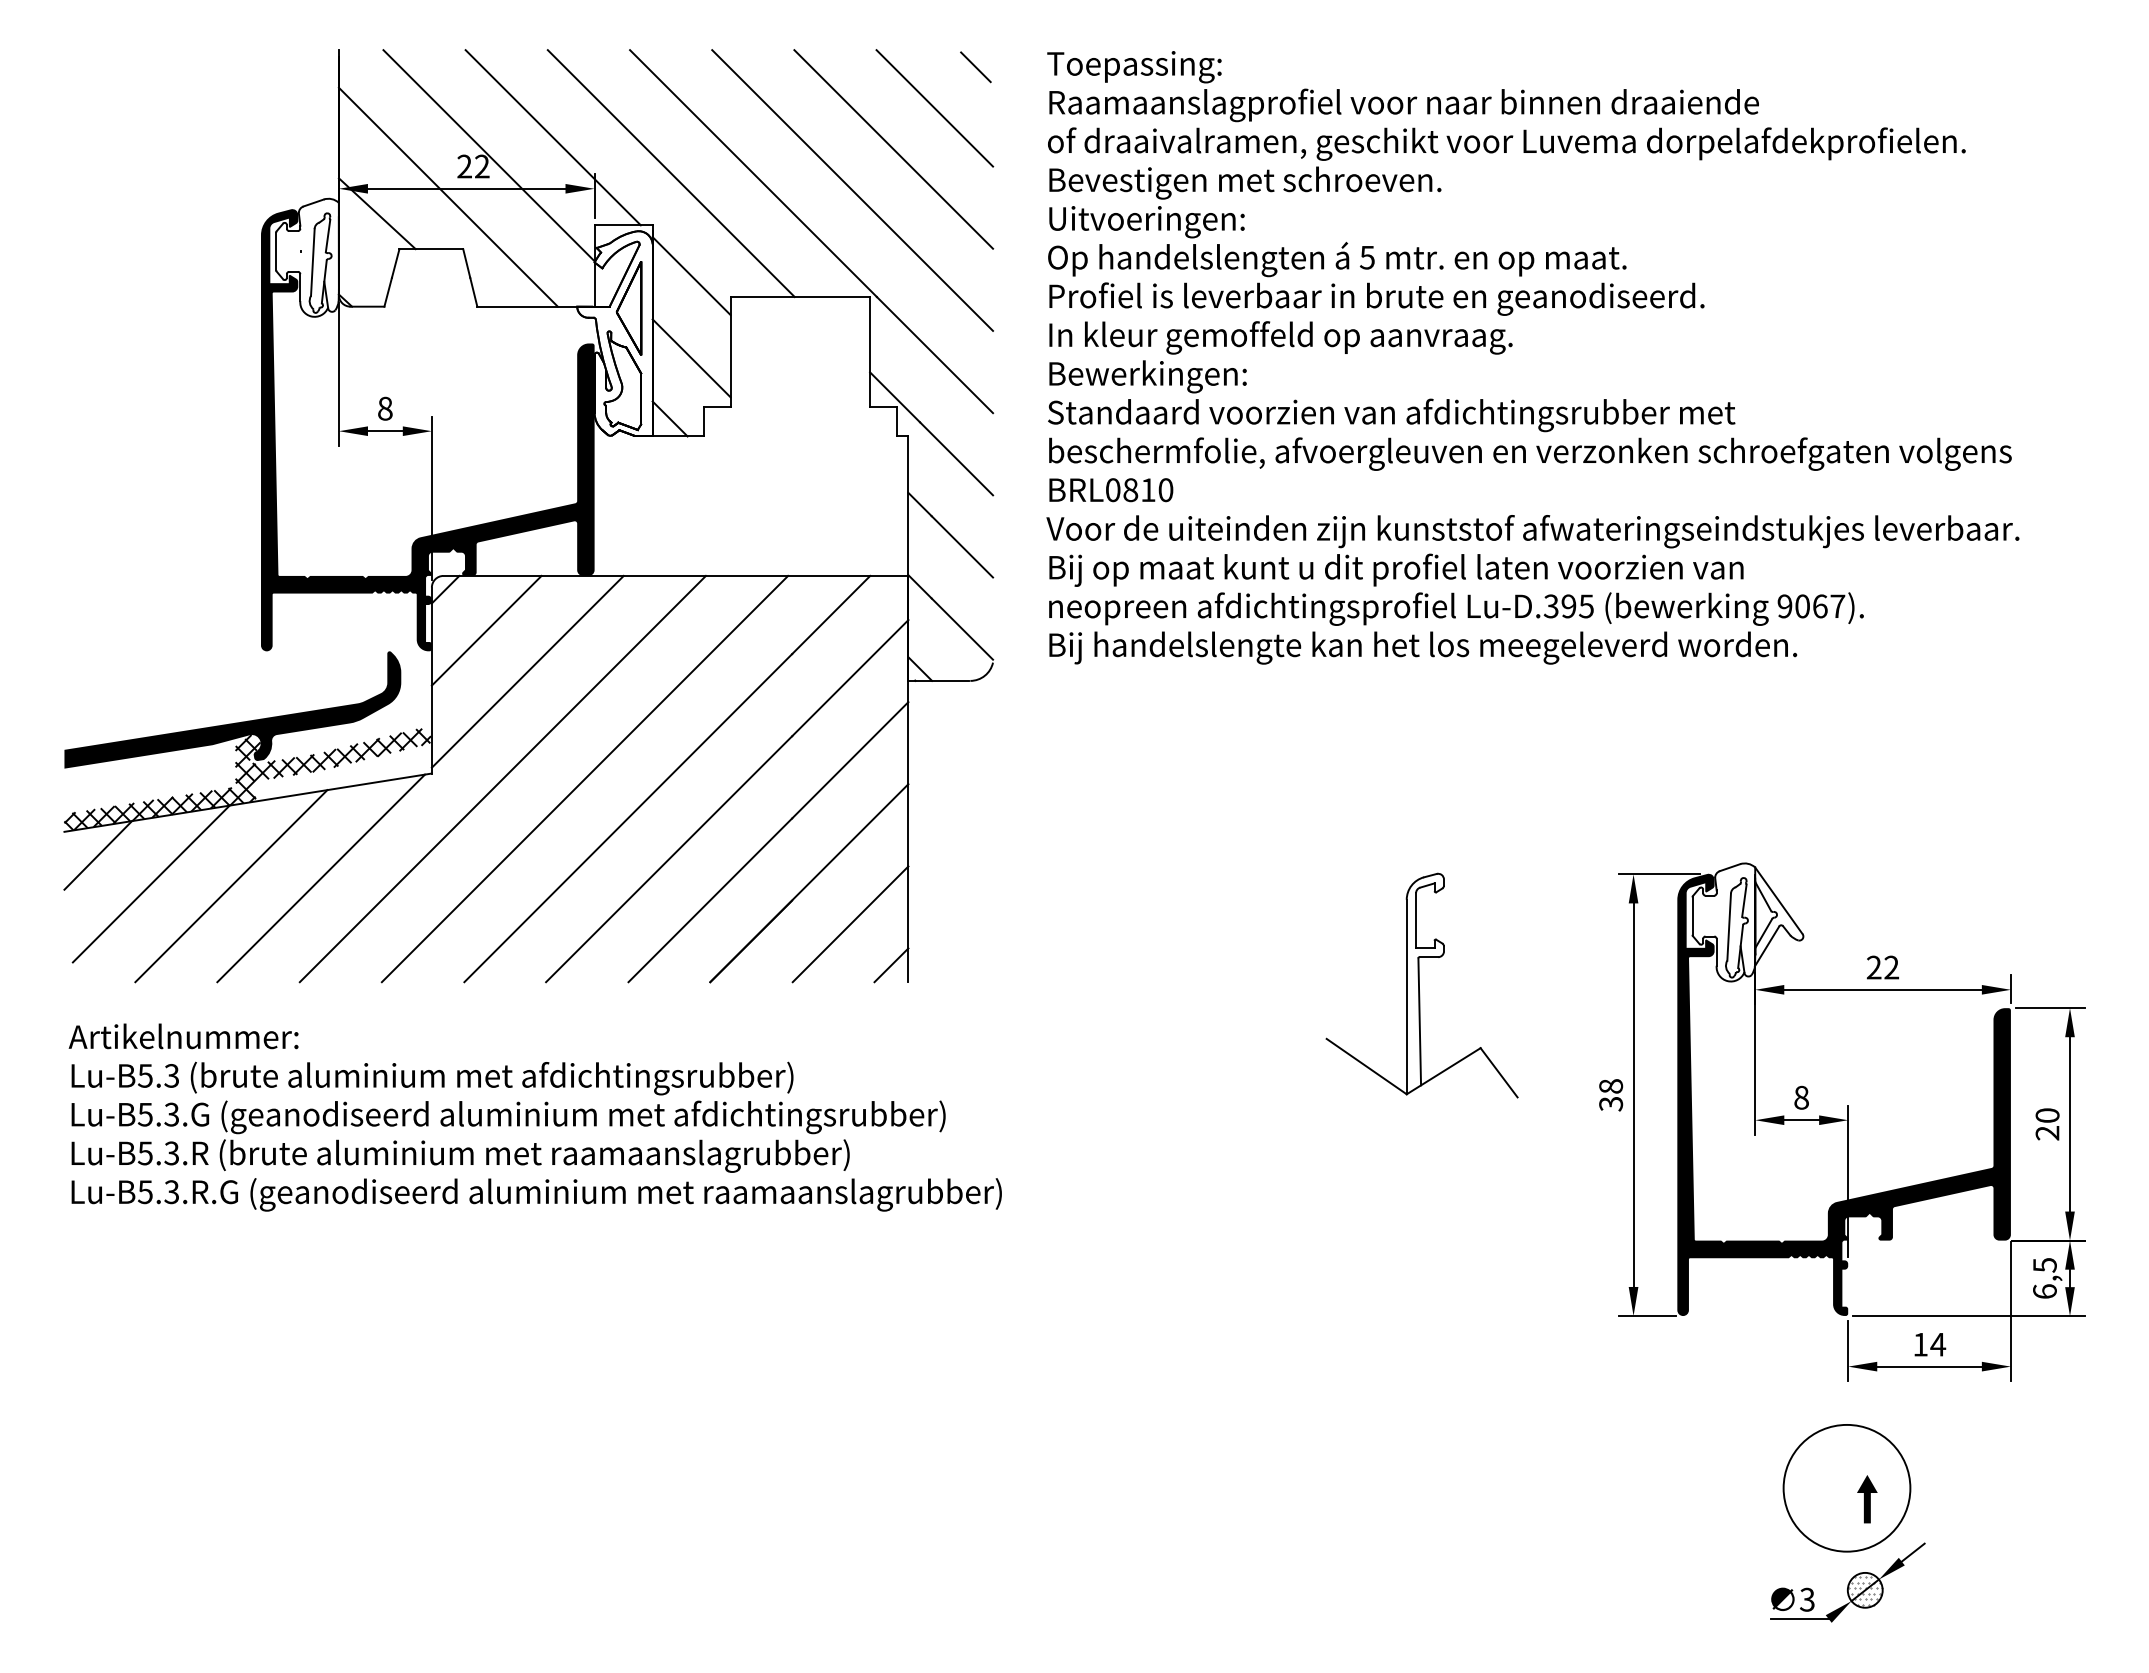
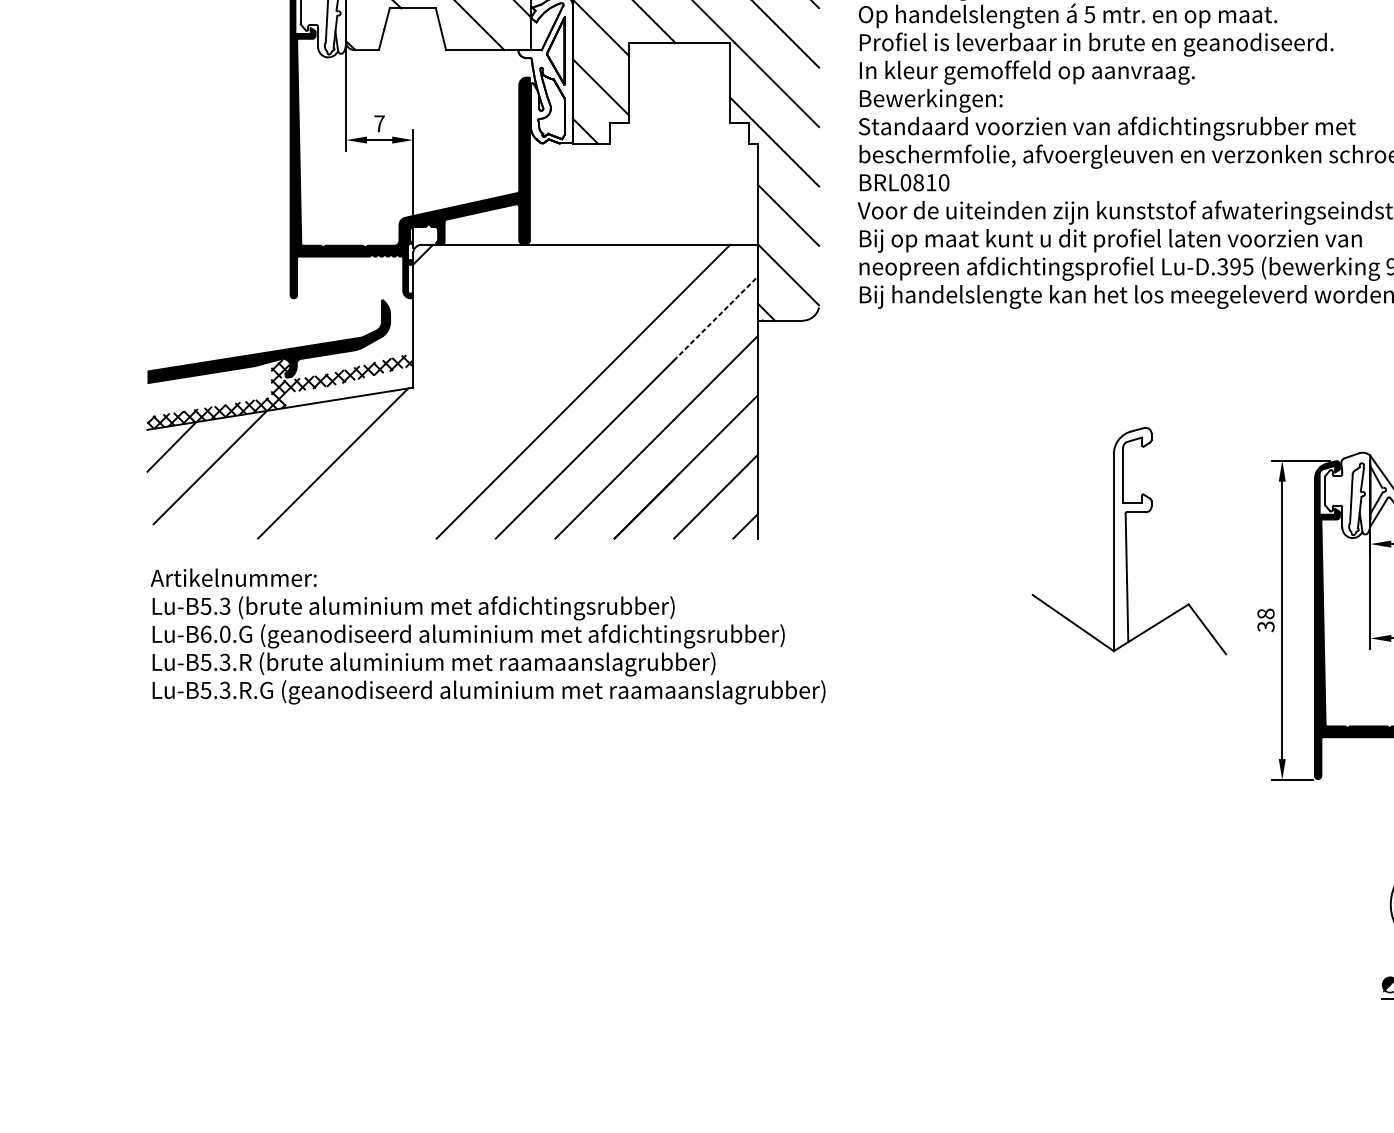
text: (385, 408) -> (379, 123), 8 -> 7
line: (486, 630) -> (452, 284), removed
line: (527, 671) -> (482, 313), removed
line: (850, 677) -> (715, 318), solid -> dashed
line: (502, 778) -> (464, 391), removed
line: (584, 778) -> (523, 391), removed
line: (231, 886) -> (268, 469), removed
part: (1421, 985) -> (1128, 540), size x1.4
text: (158, 1114) -> (215, 634), Lu-B5.3.G -> Lu-B6.0.G

